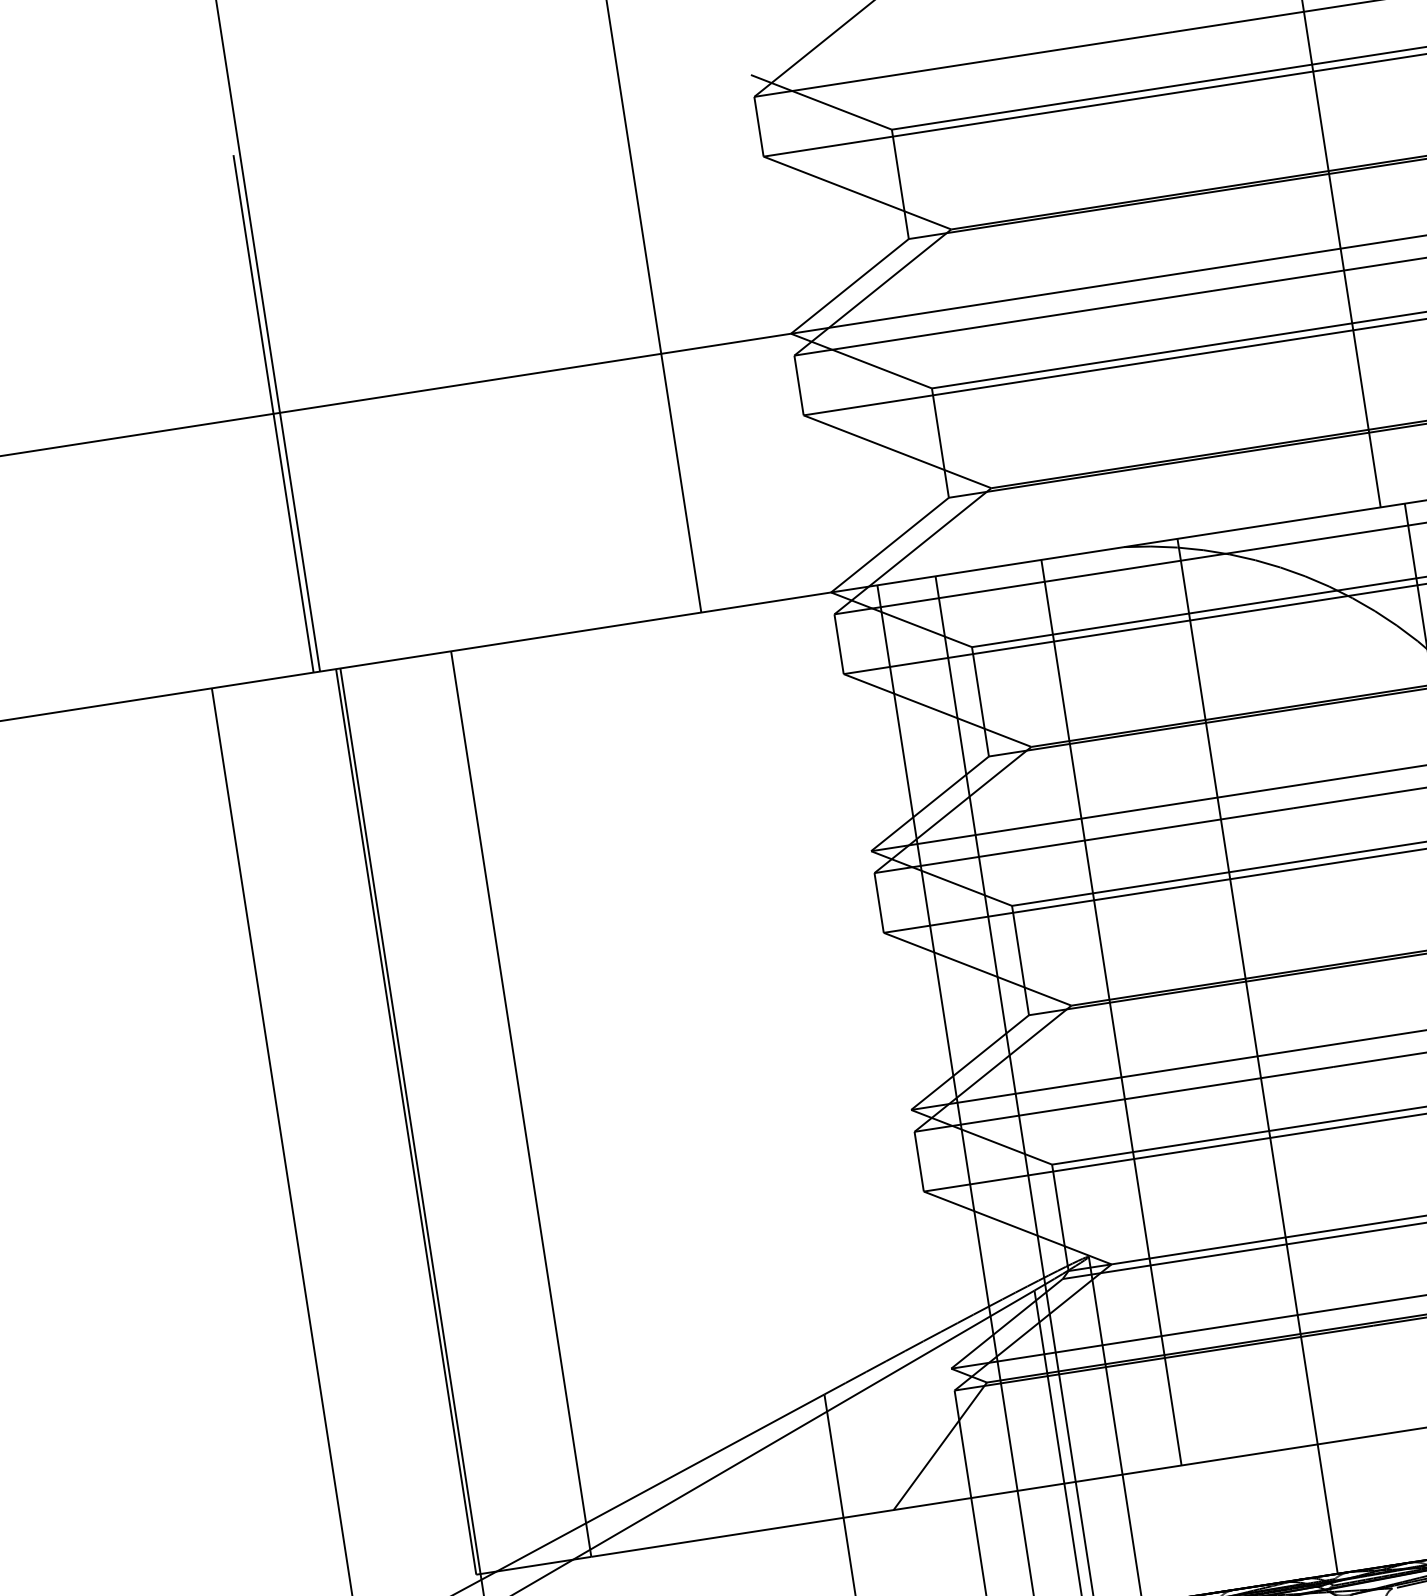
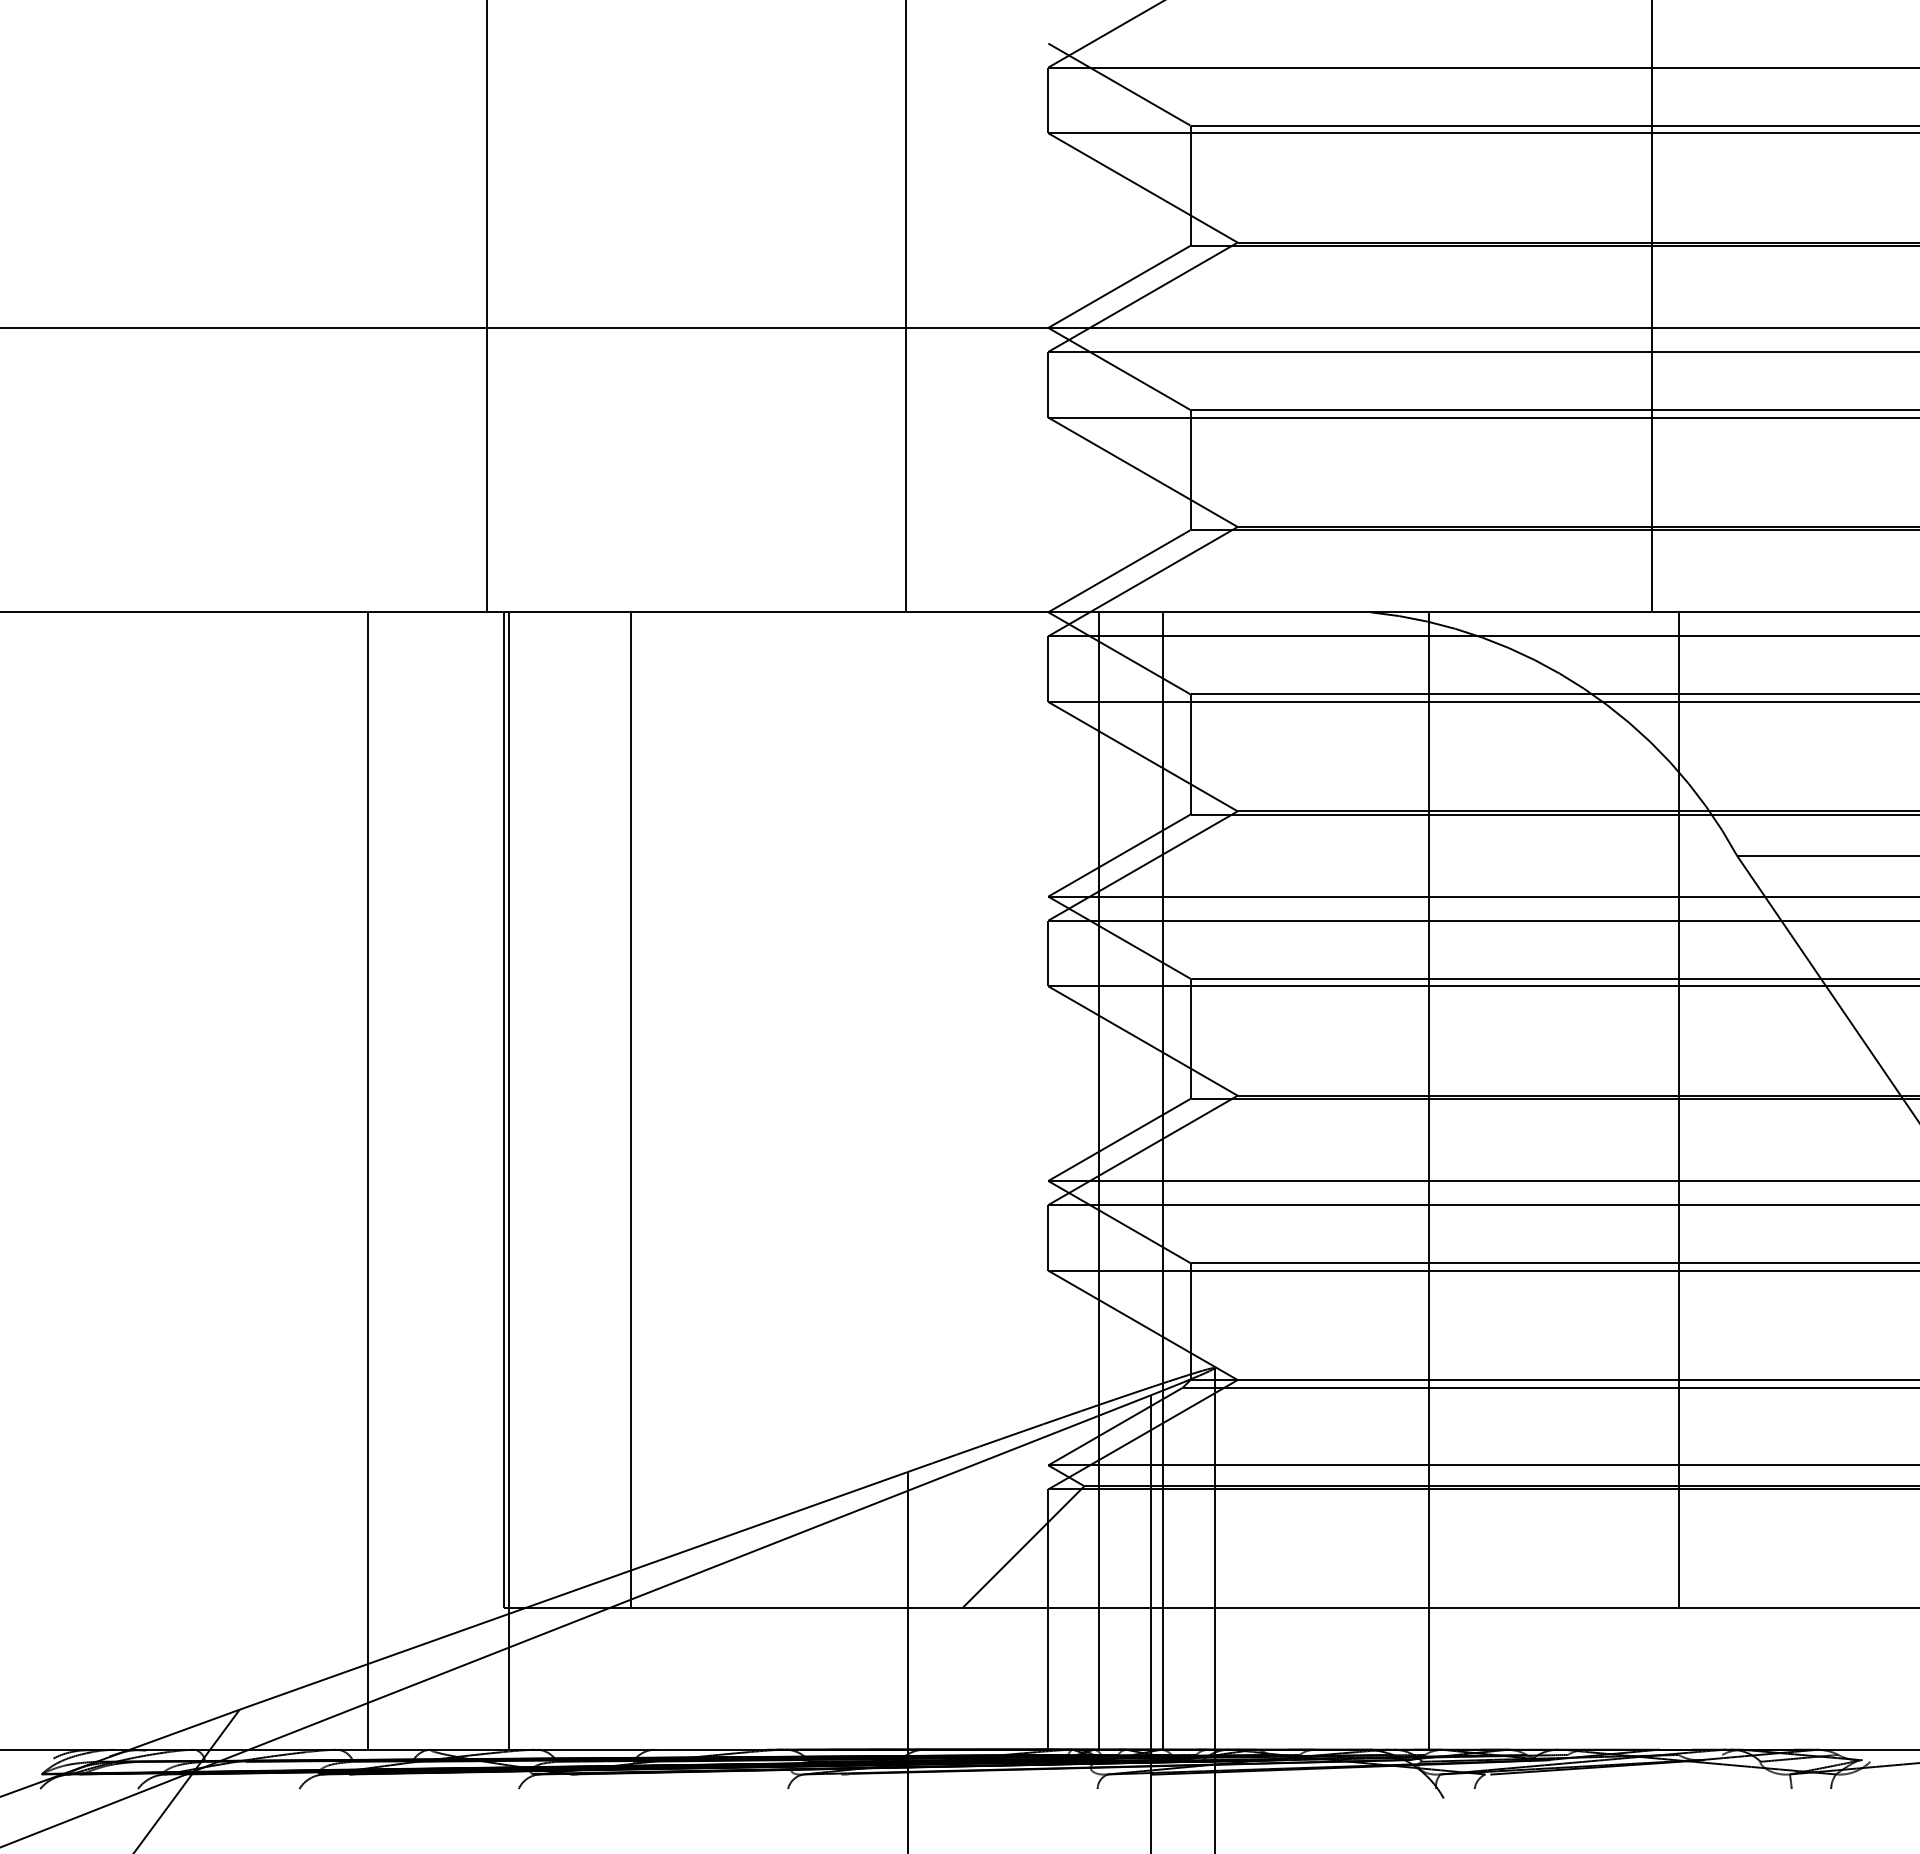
line: (273, 413) -> (479, 327), removed
line: (1111, 1012) -> (1279, 1109), removed

